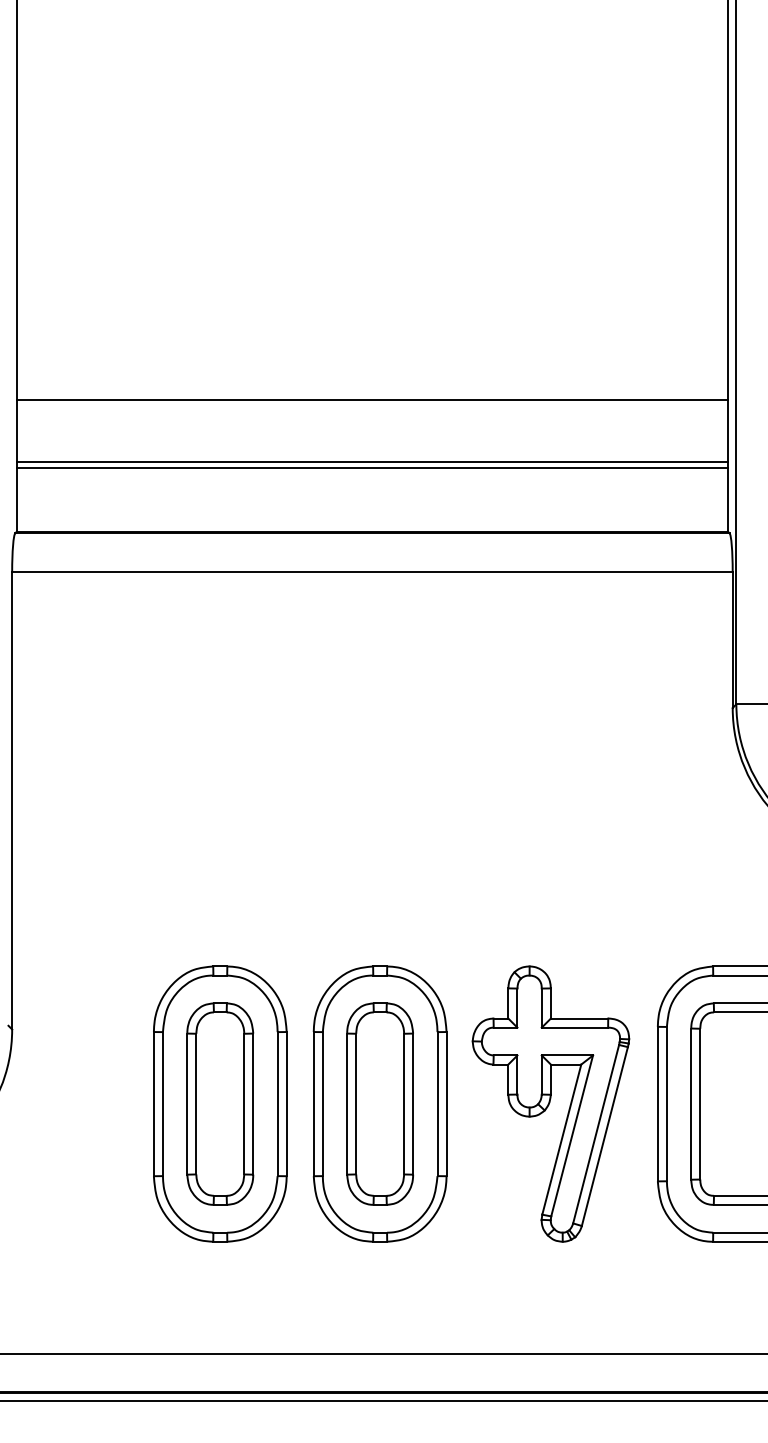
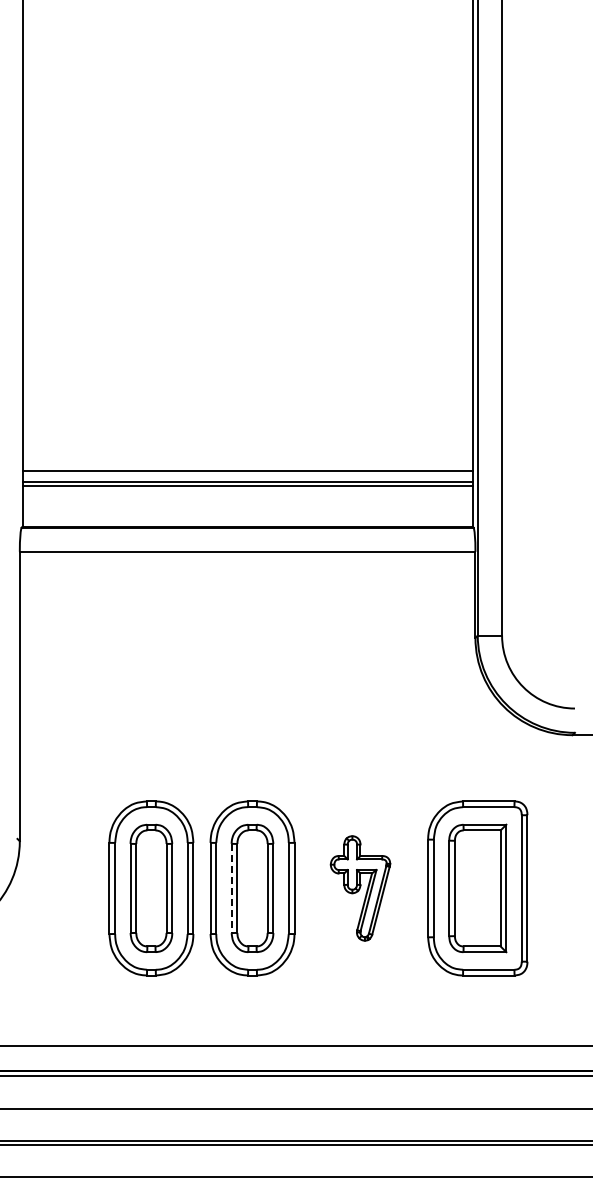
line: (372, 400) -> (247, 471), moved
line: (346, 1104) -> (231, 888), solid -> dashed
part: (550, 1104) -> (360, 888), size x0.6

